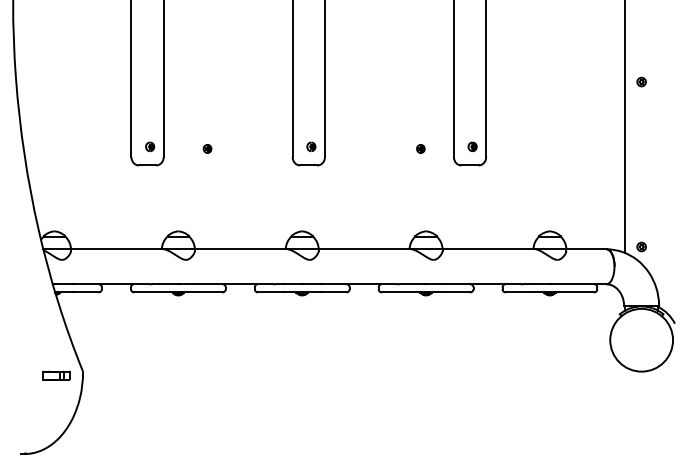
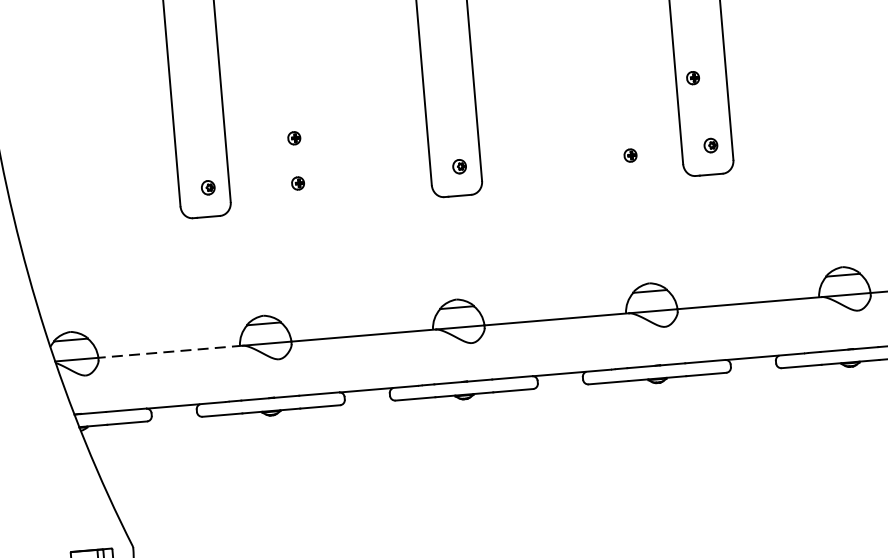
part: (464, 102) -> (692, 77), added
part: (207, 119) -> (294, 137), added
line: (116, 249) -> (169, 352), solid -> dashed

